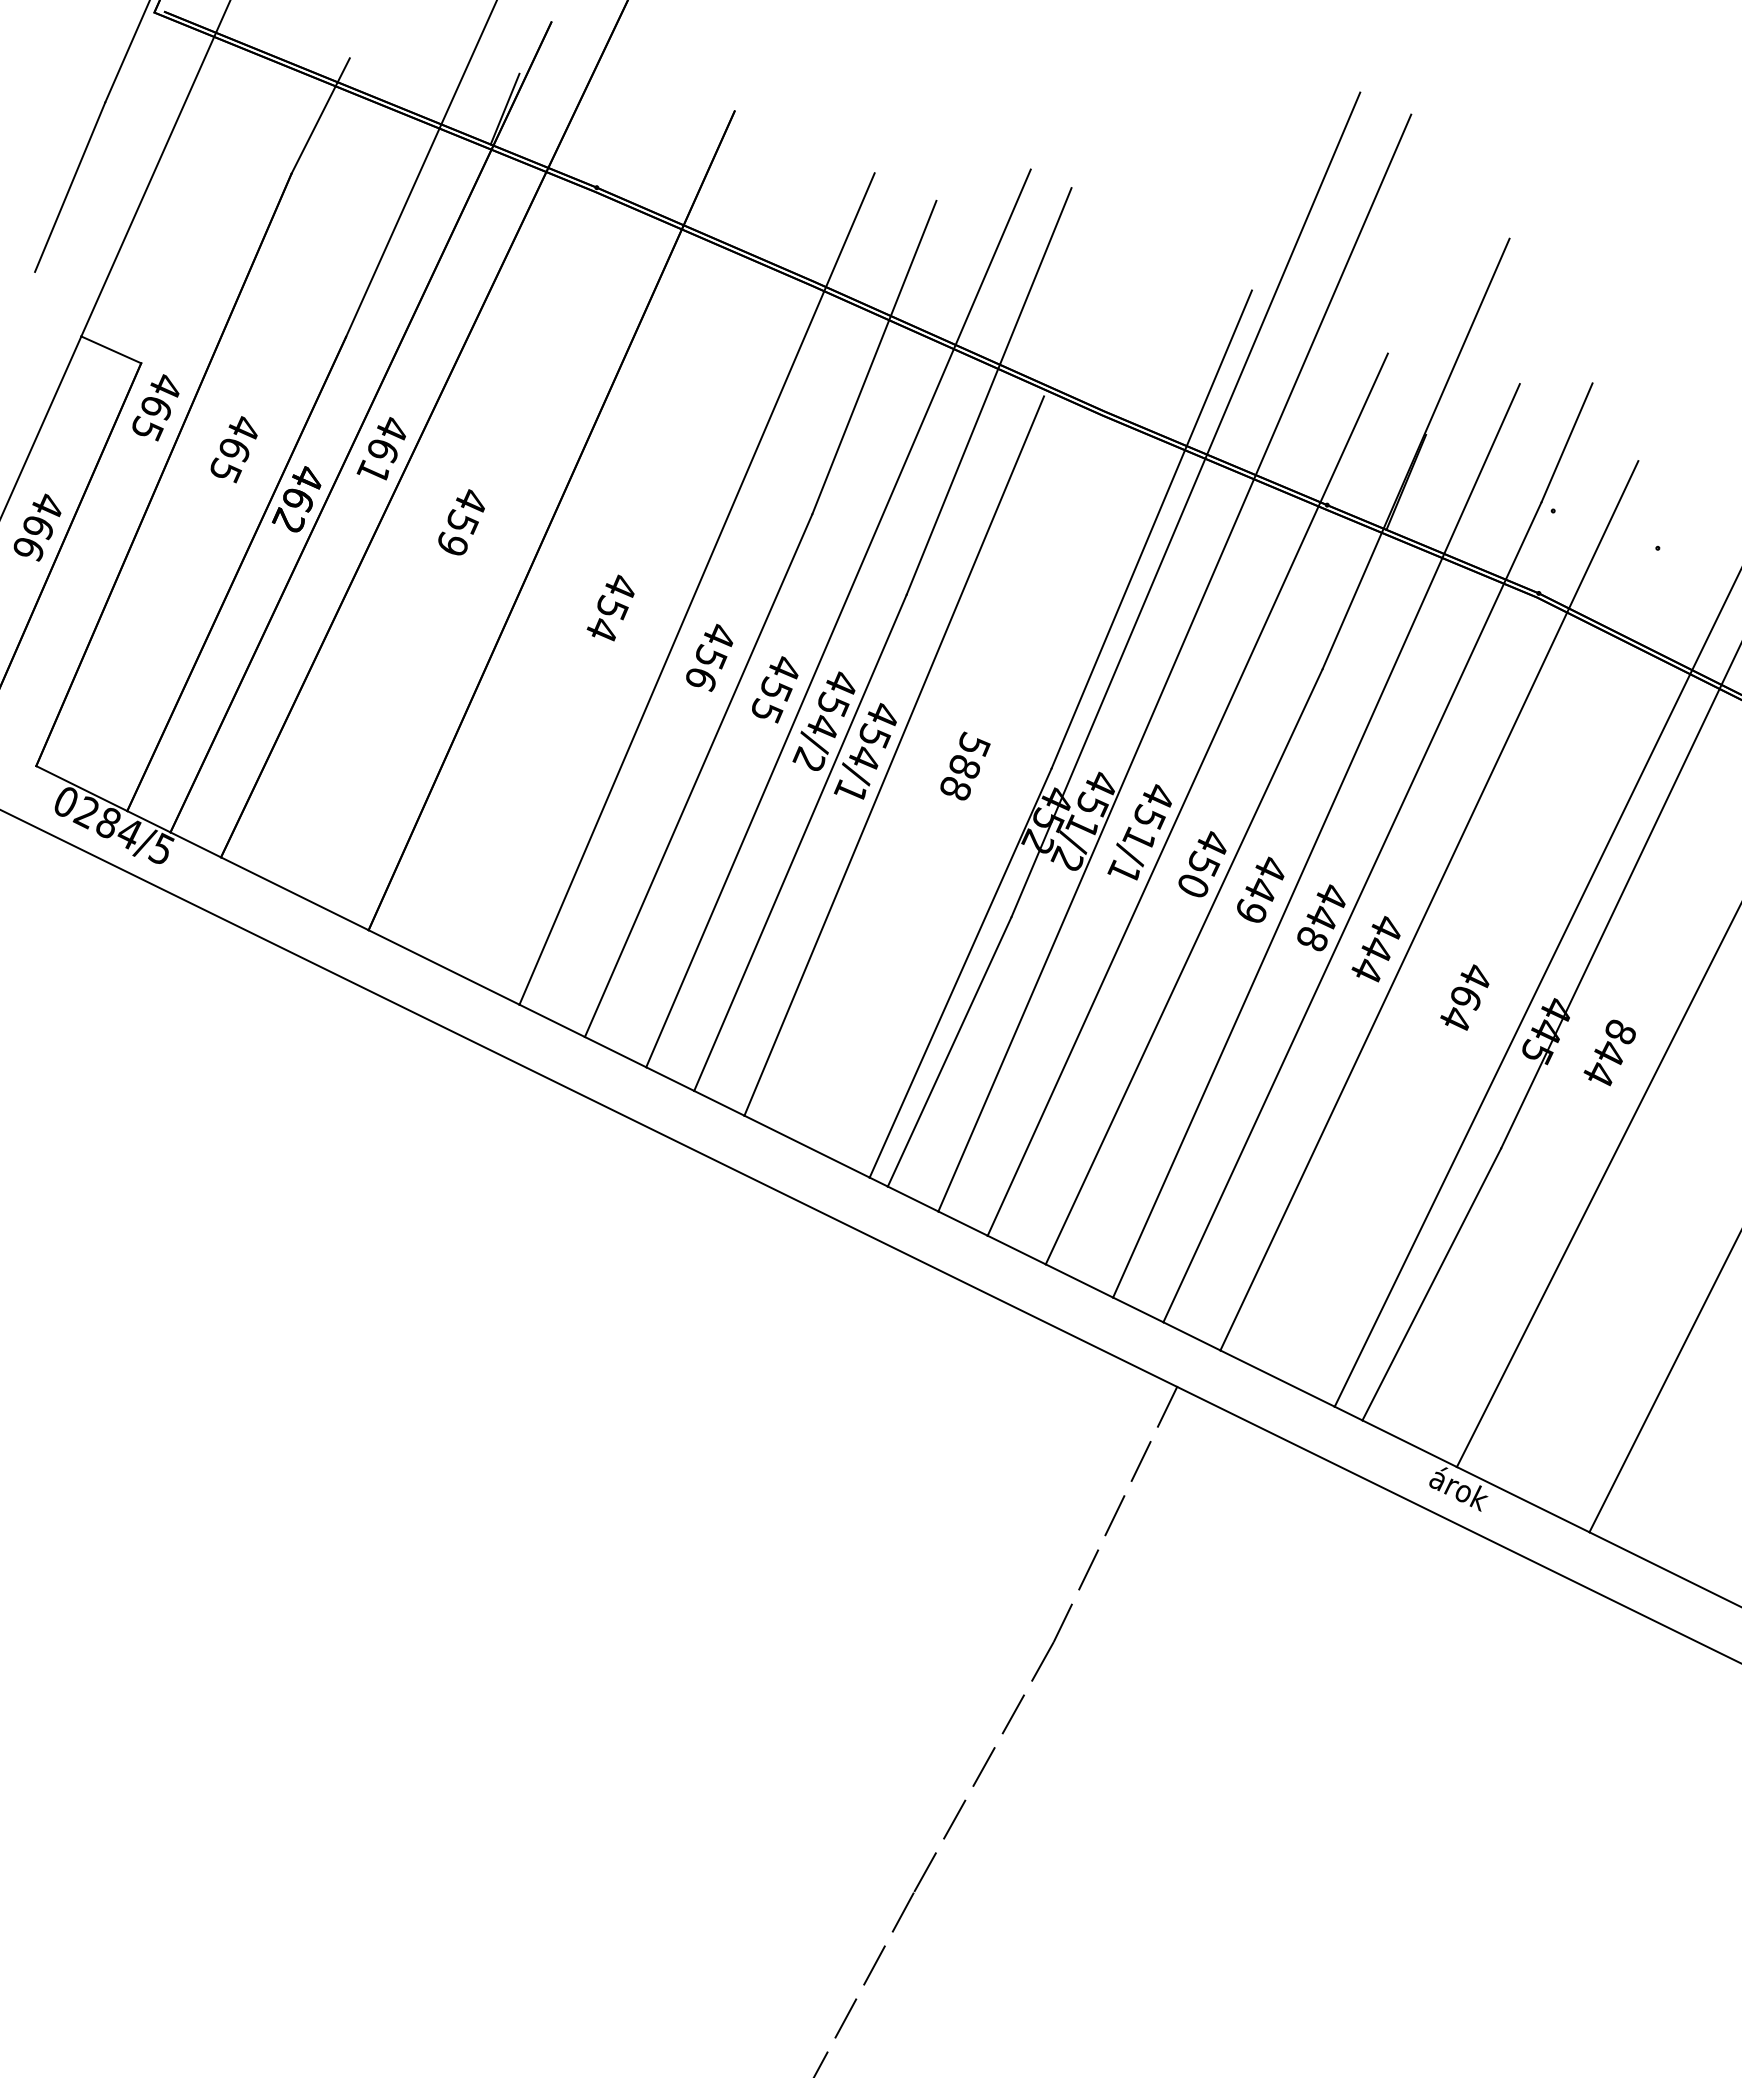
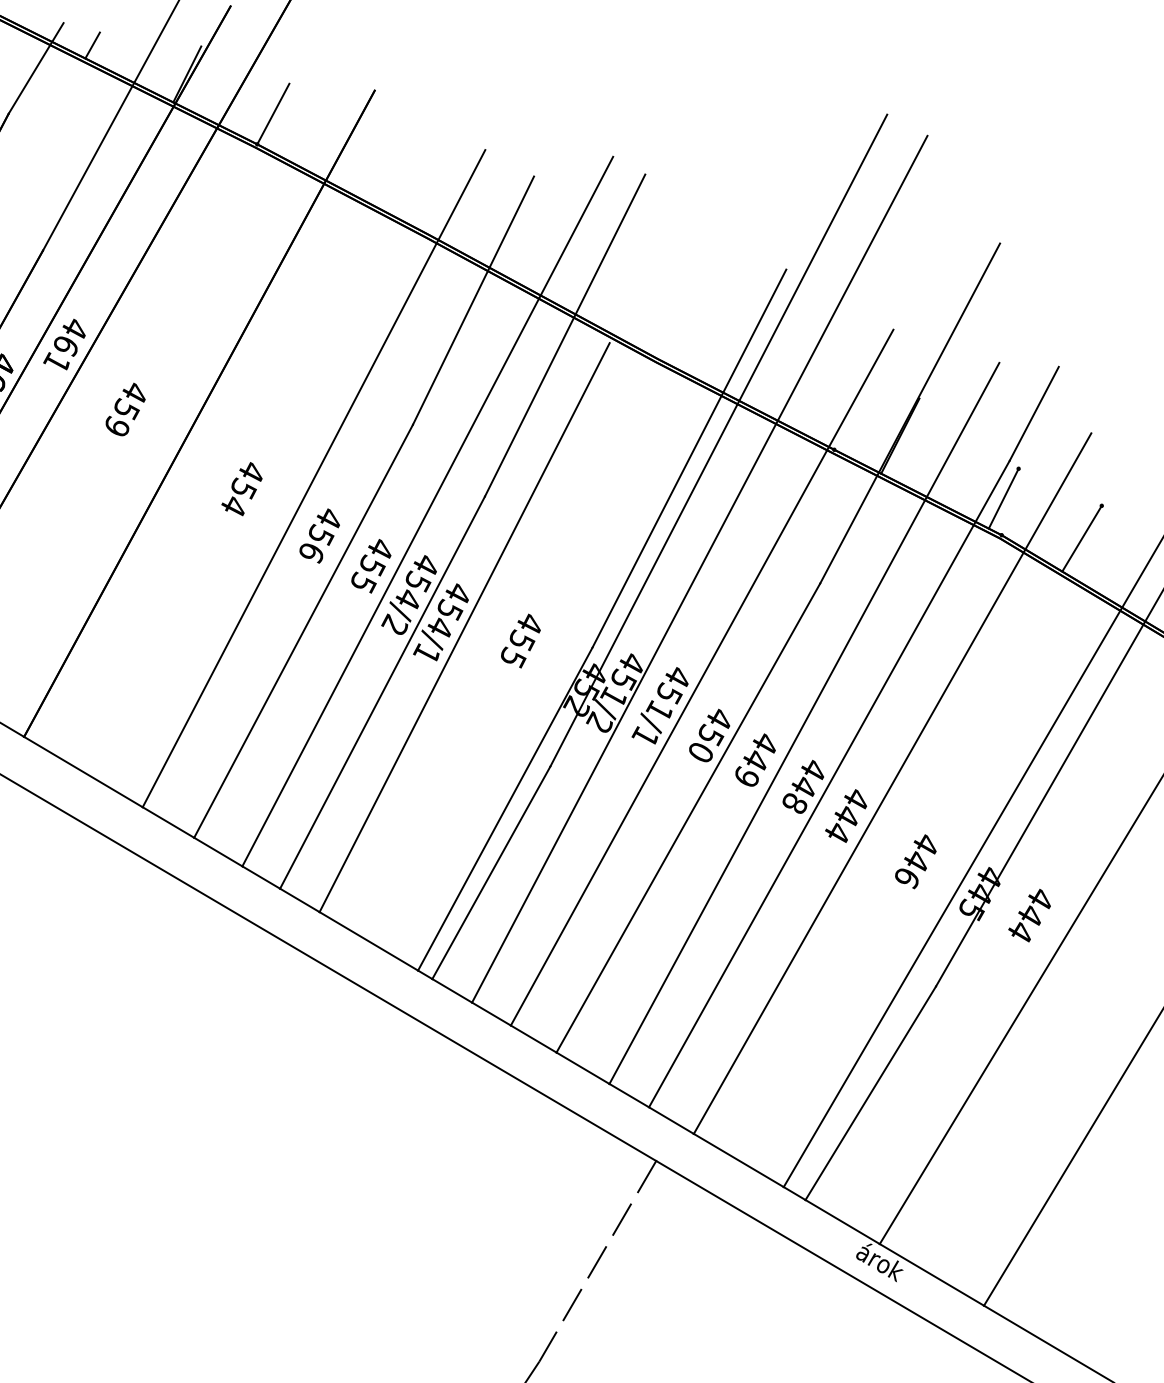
line: (386, 82) -> (92, 45), added
line: (613, 148) -> (273, 113), added
line: (1537, 548) -> (1003, 498), added
line: (1636, 589) -> (1081, 538), added
text: (965, 765) -> (522, 639), 588 -> 455
text: (1460, 1008) -> (911, 869), 464 -> 446
text: (1619, 1031) -> (1040, 898), 844 -> 444

